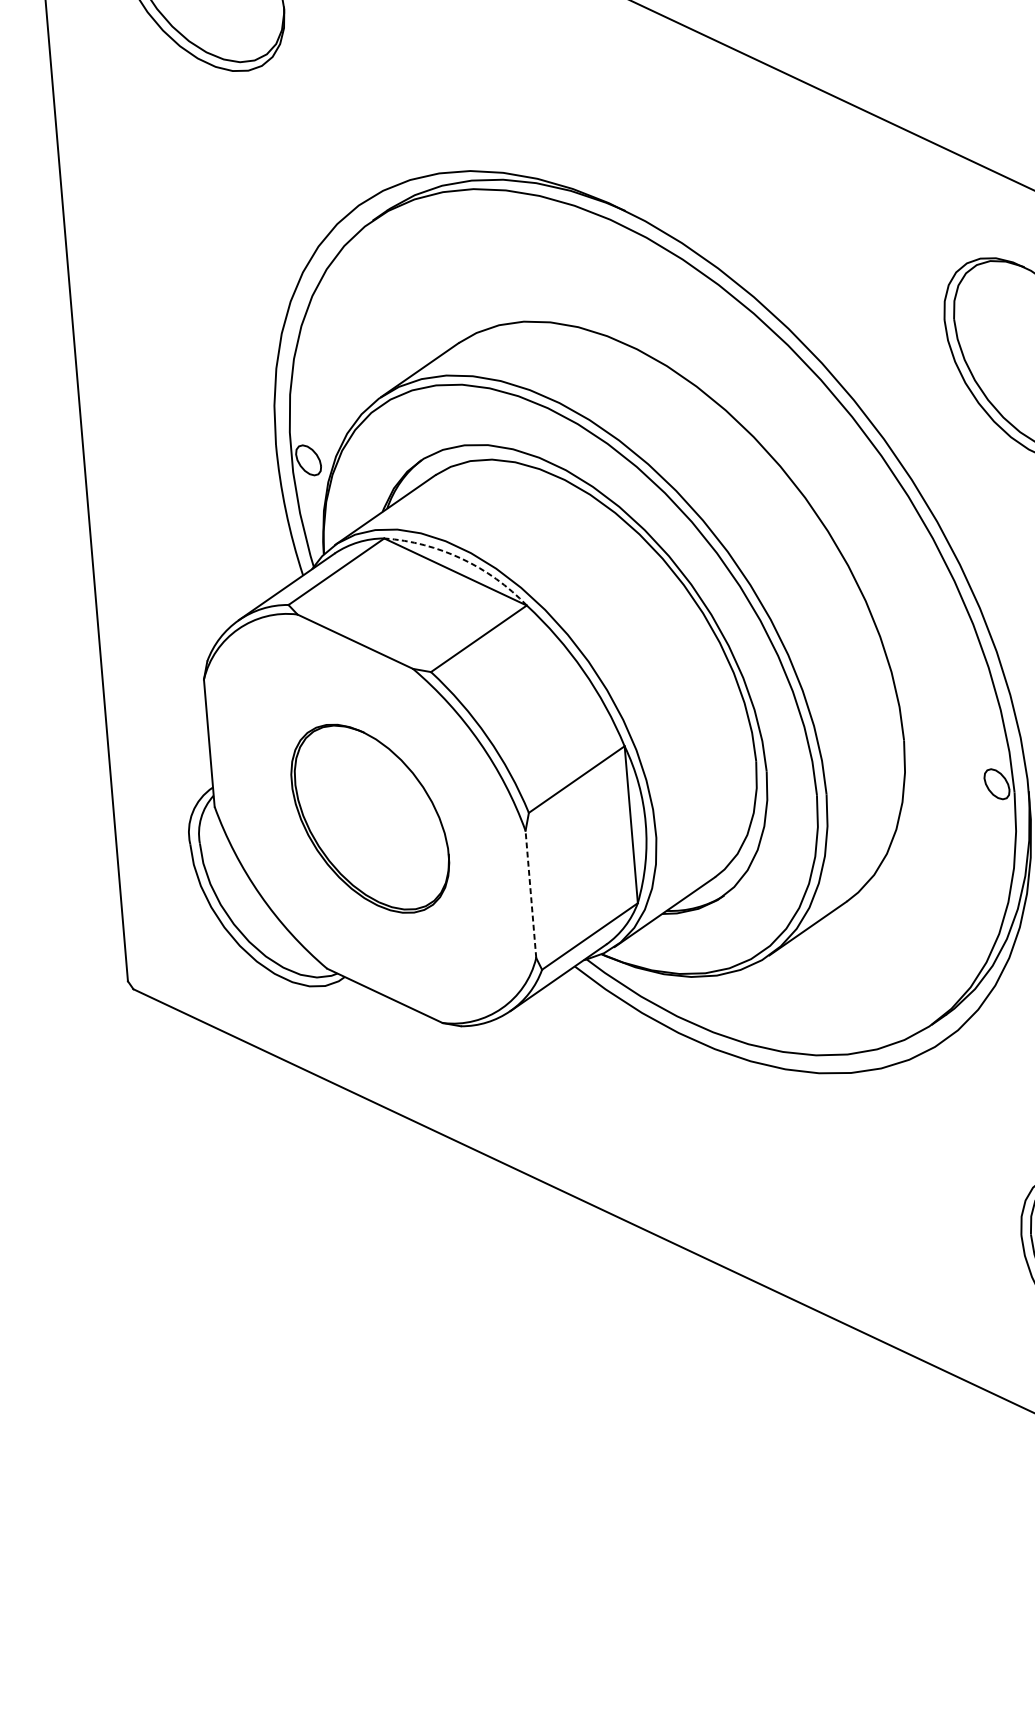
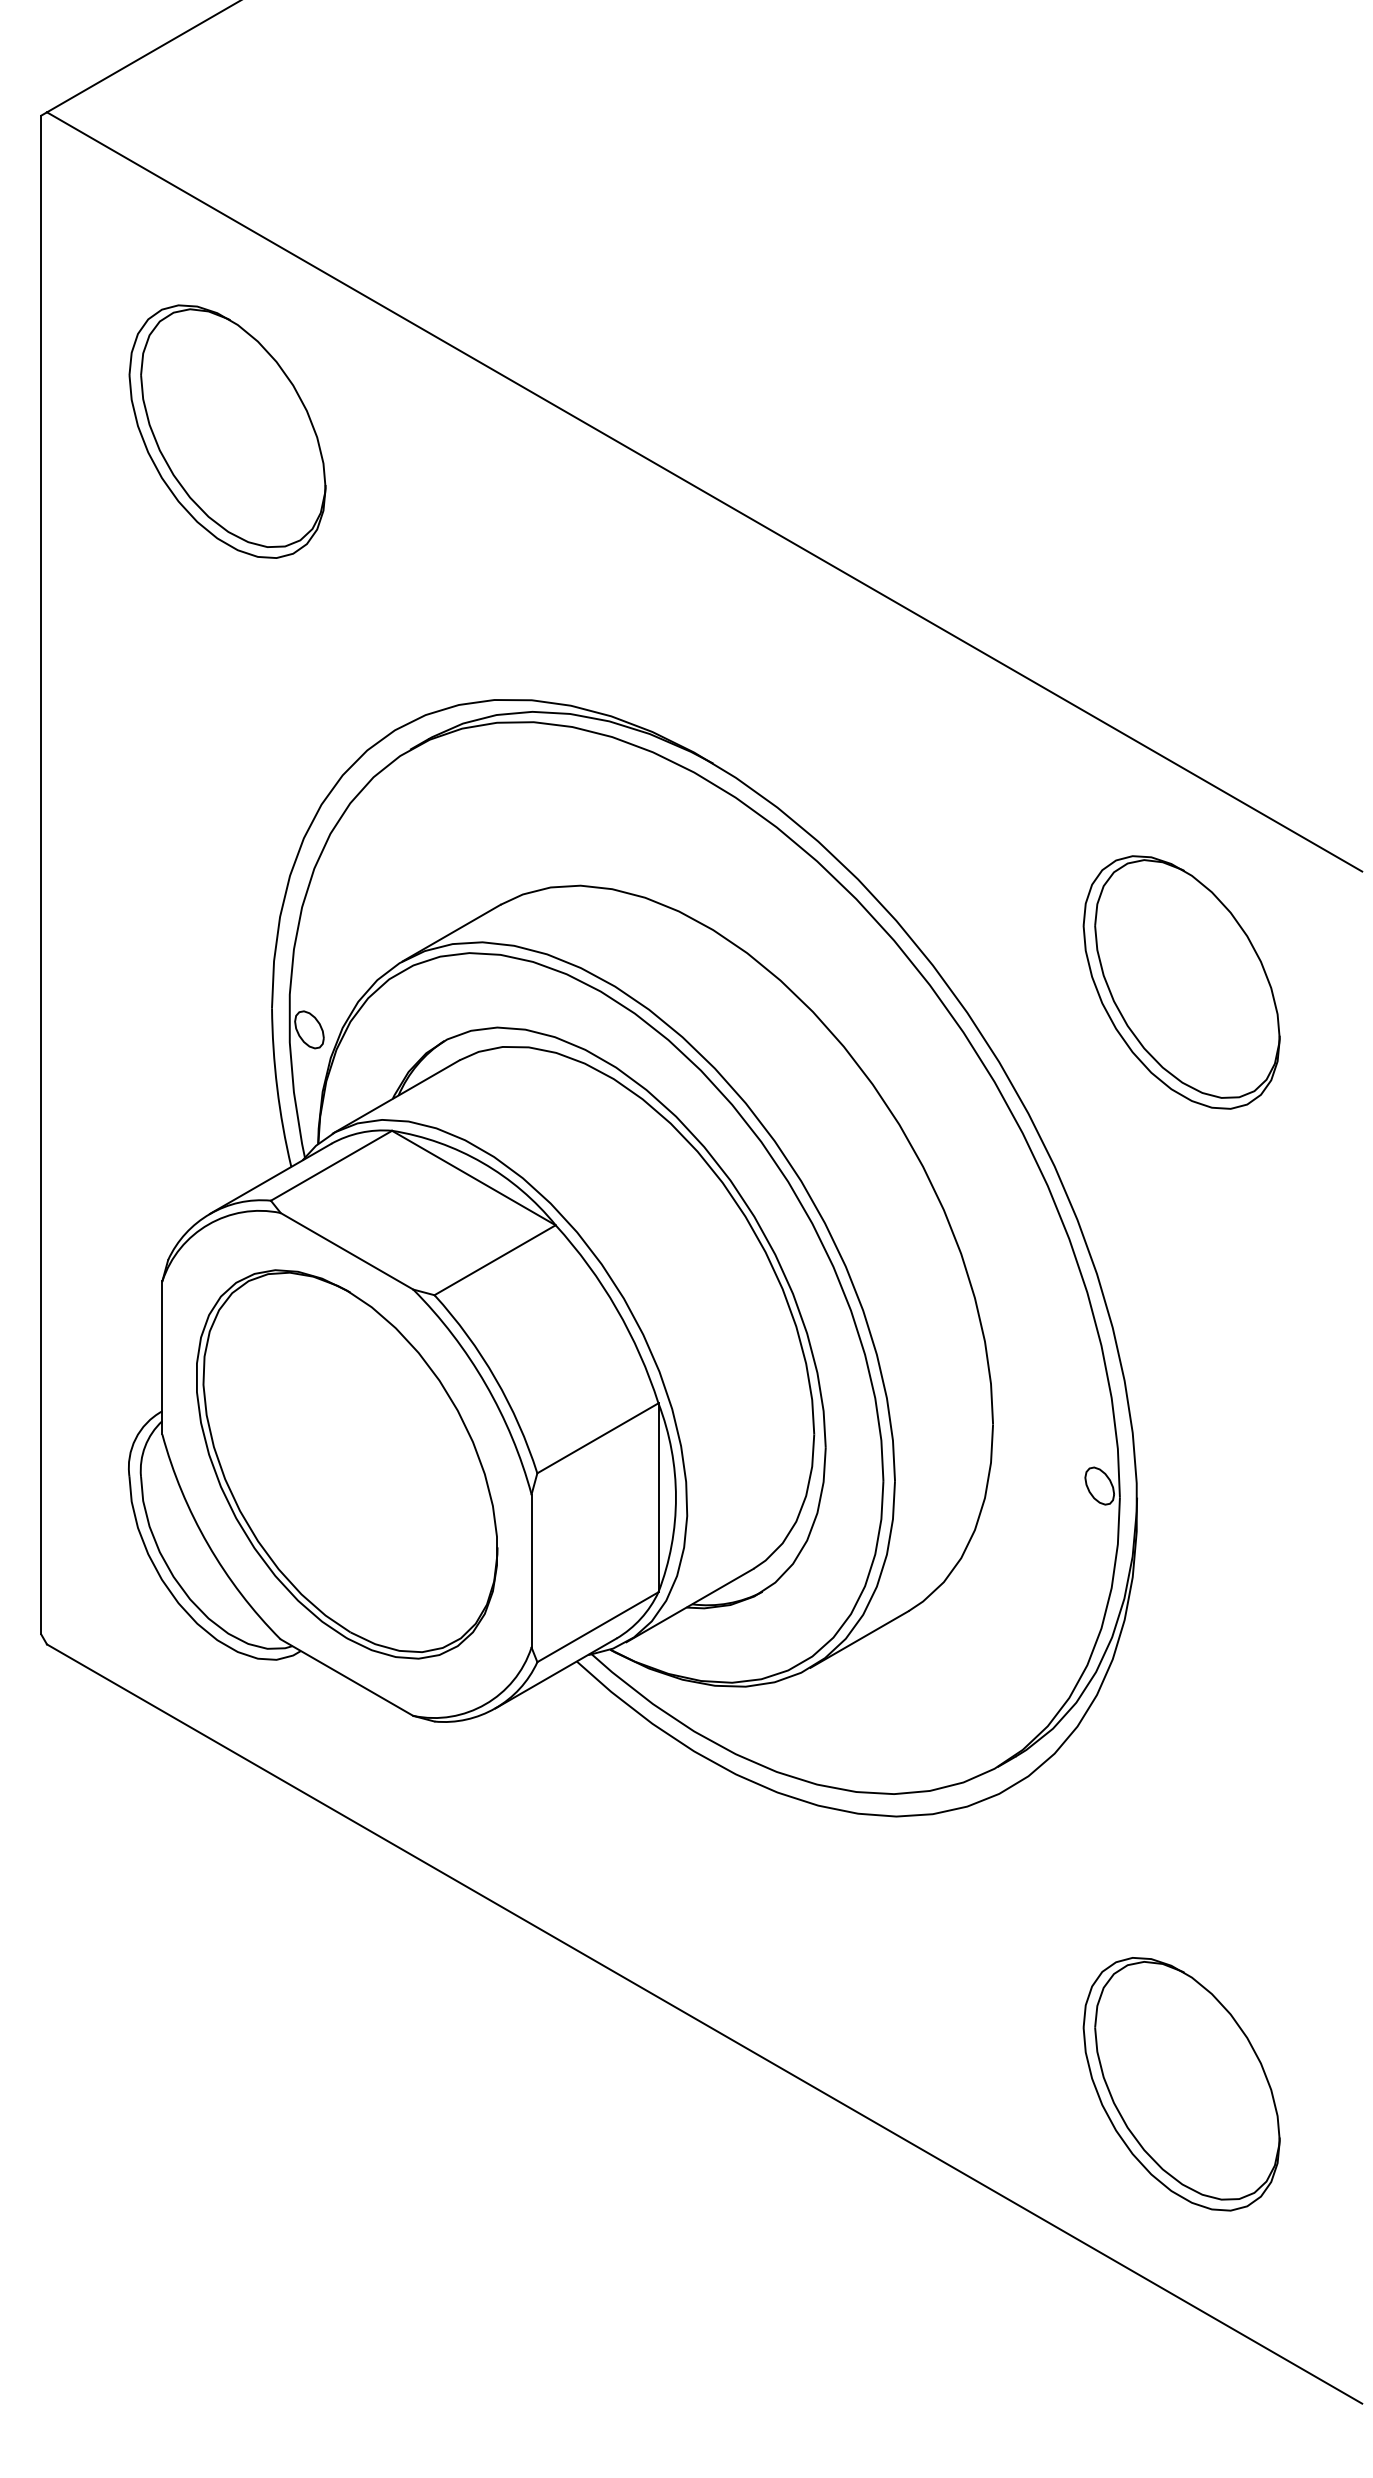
arc: (461, 558) -> (482, 1162), dashed -> solid
part: (370, 818) -> (347, 1464), size x1.67
line: (530, 894) -> (531, 1571), dashed -> solid

